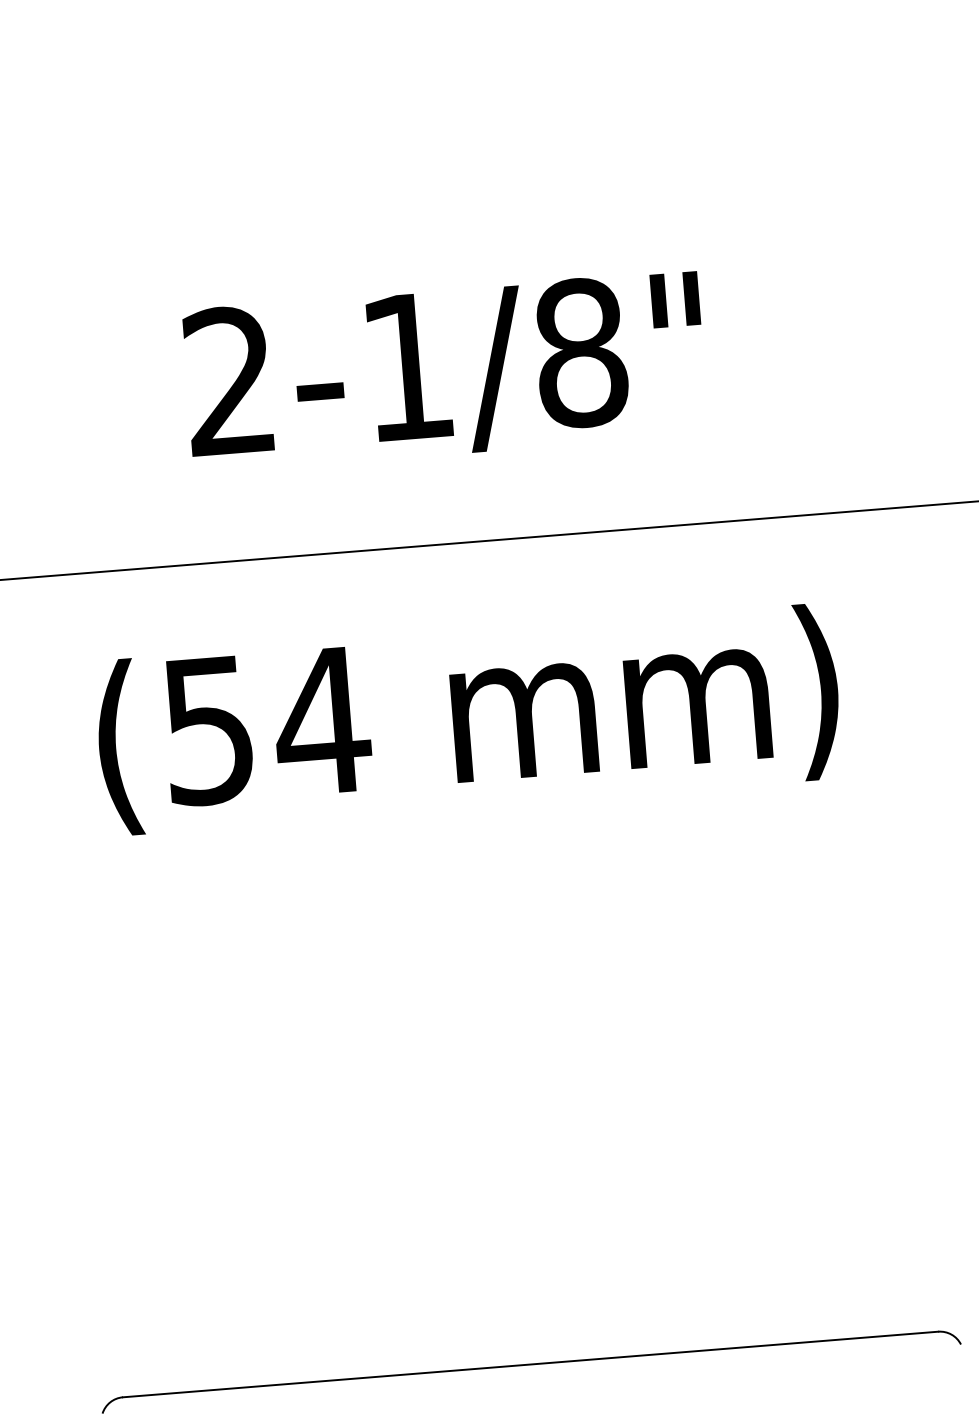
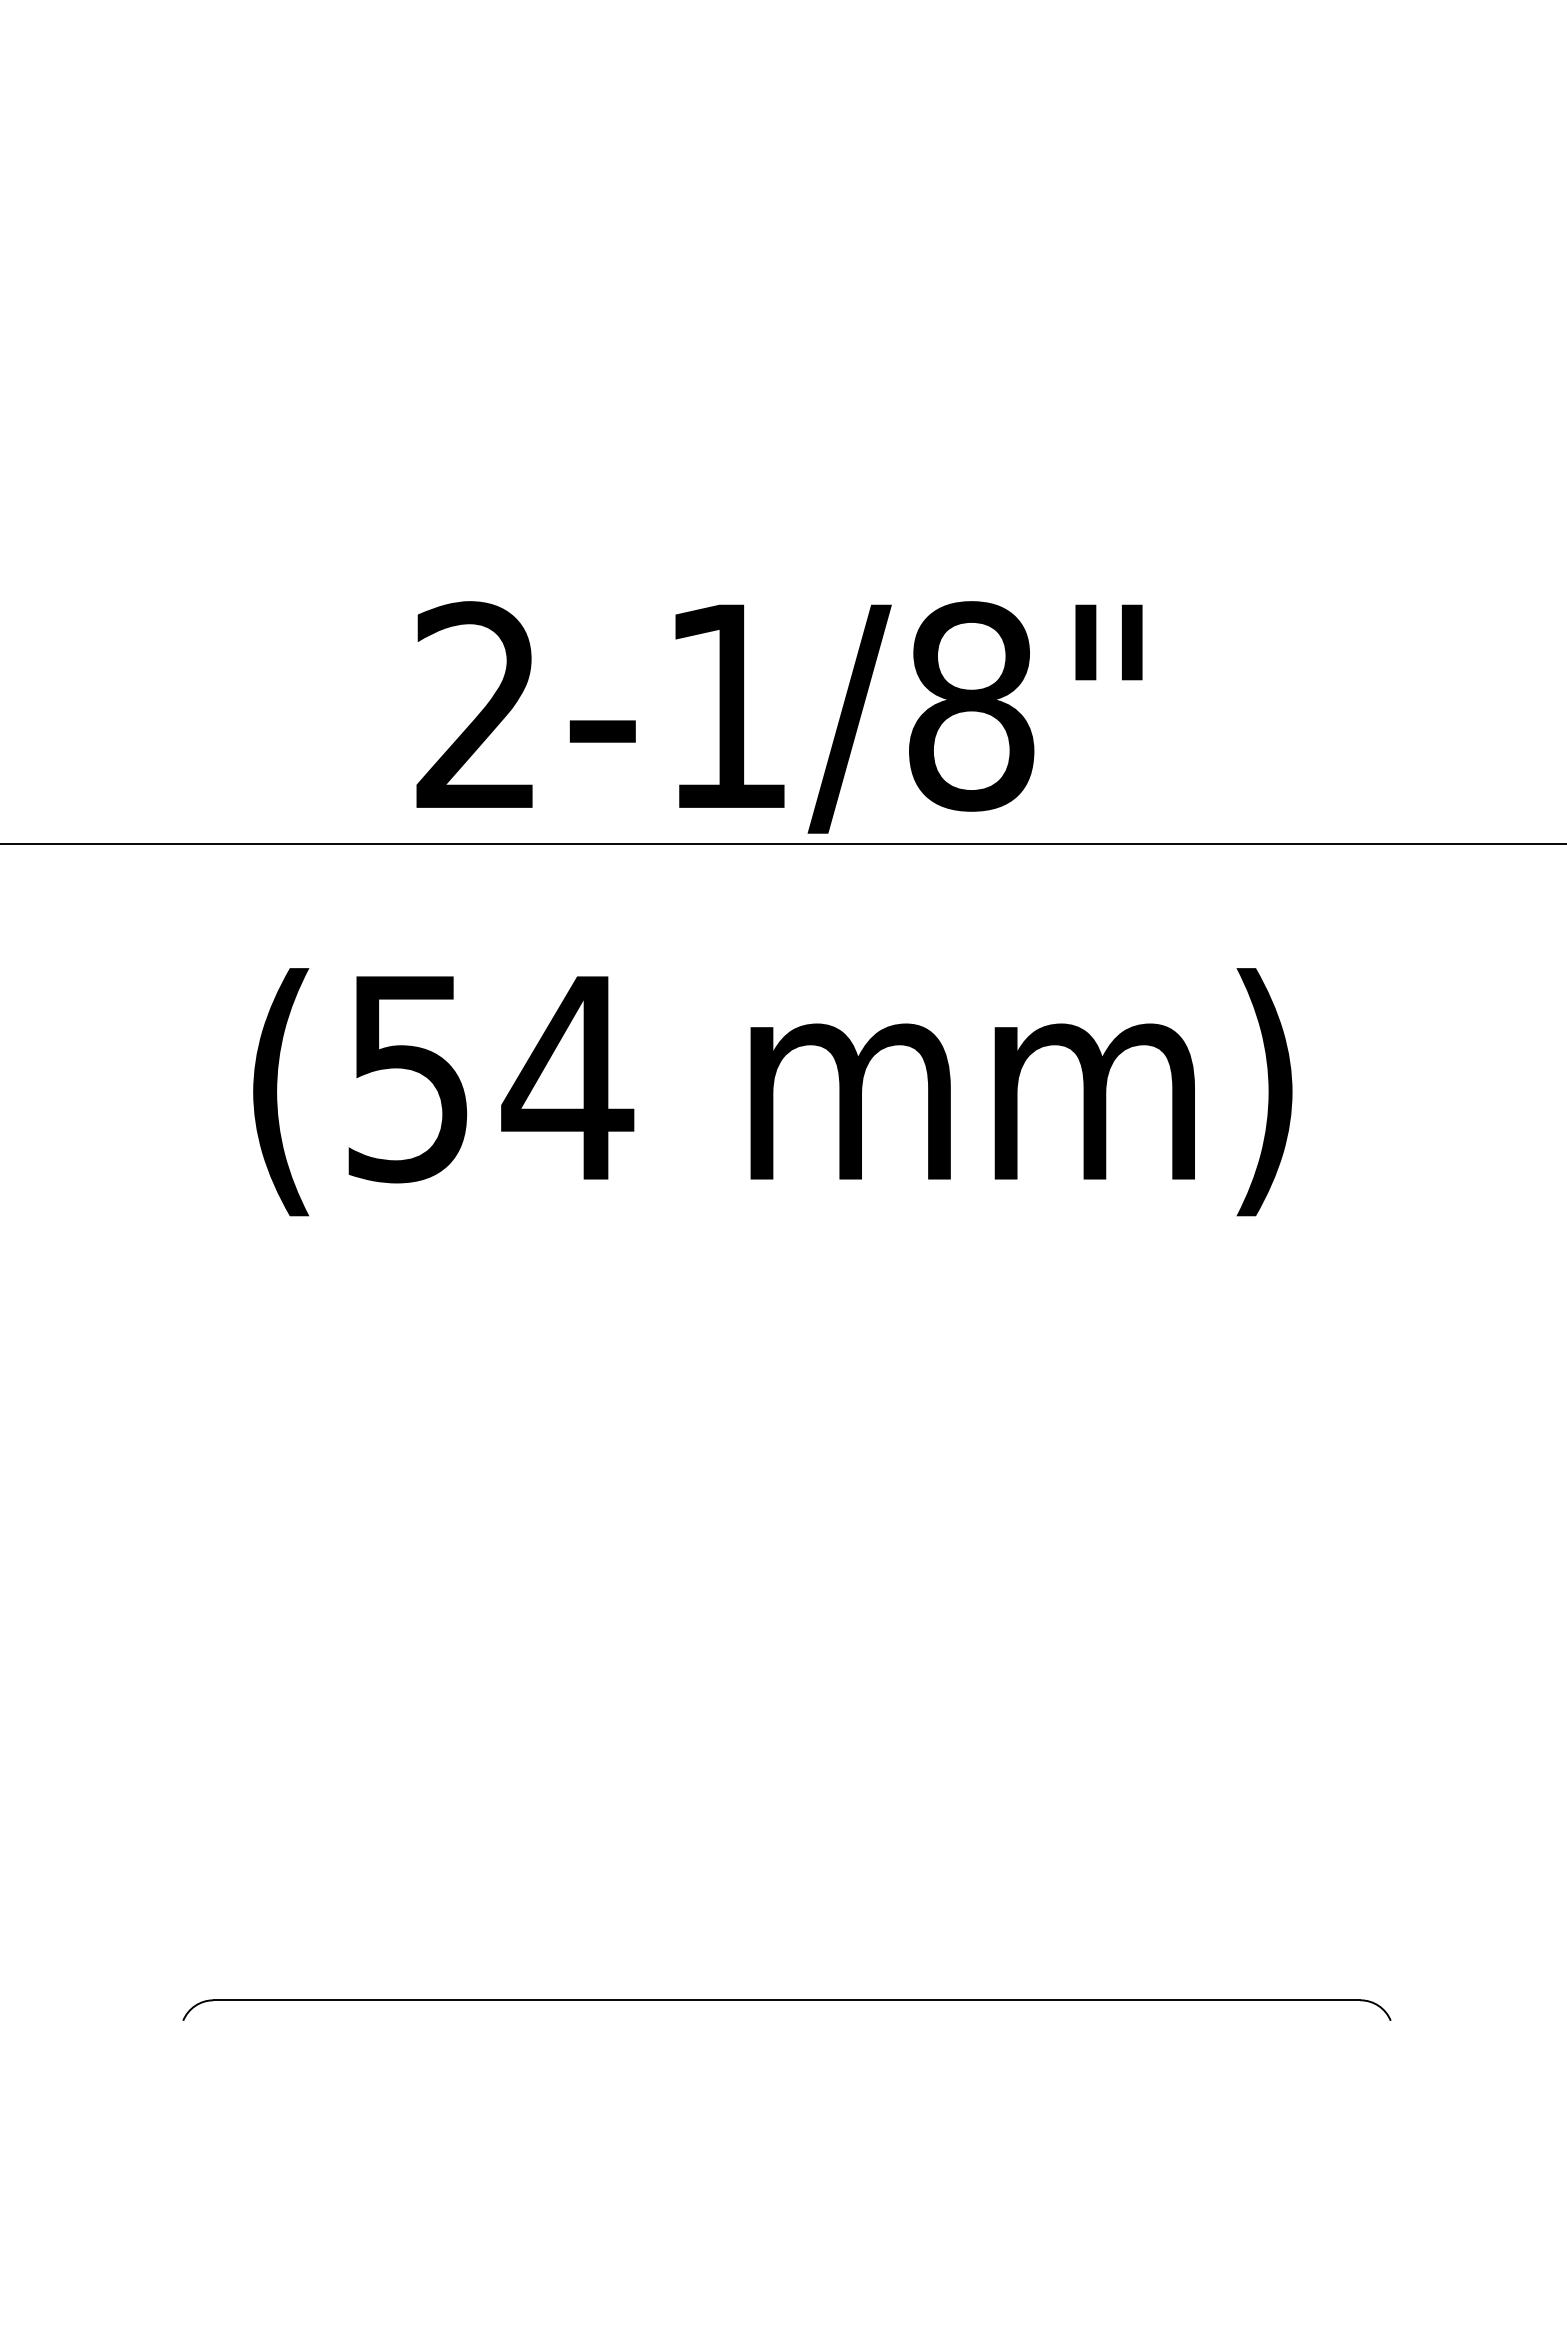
text: (445, 371) -> (779, 717), moved

